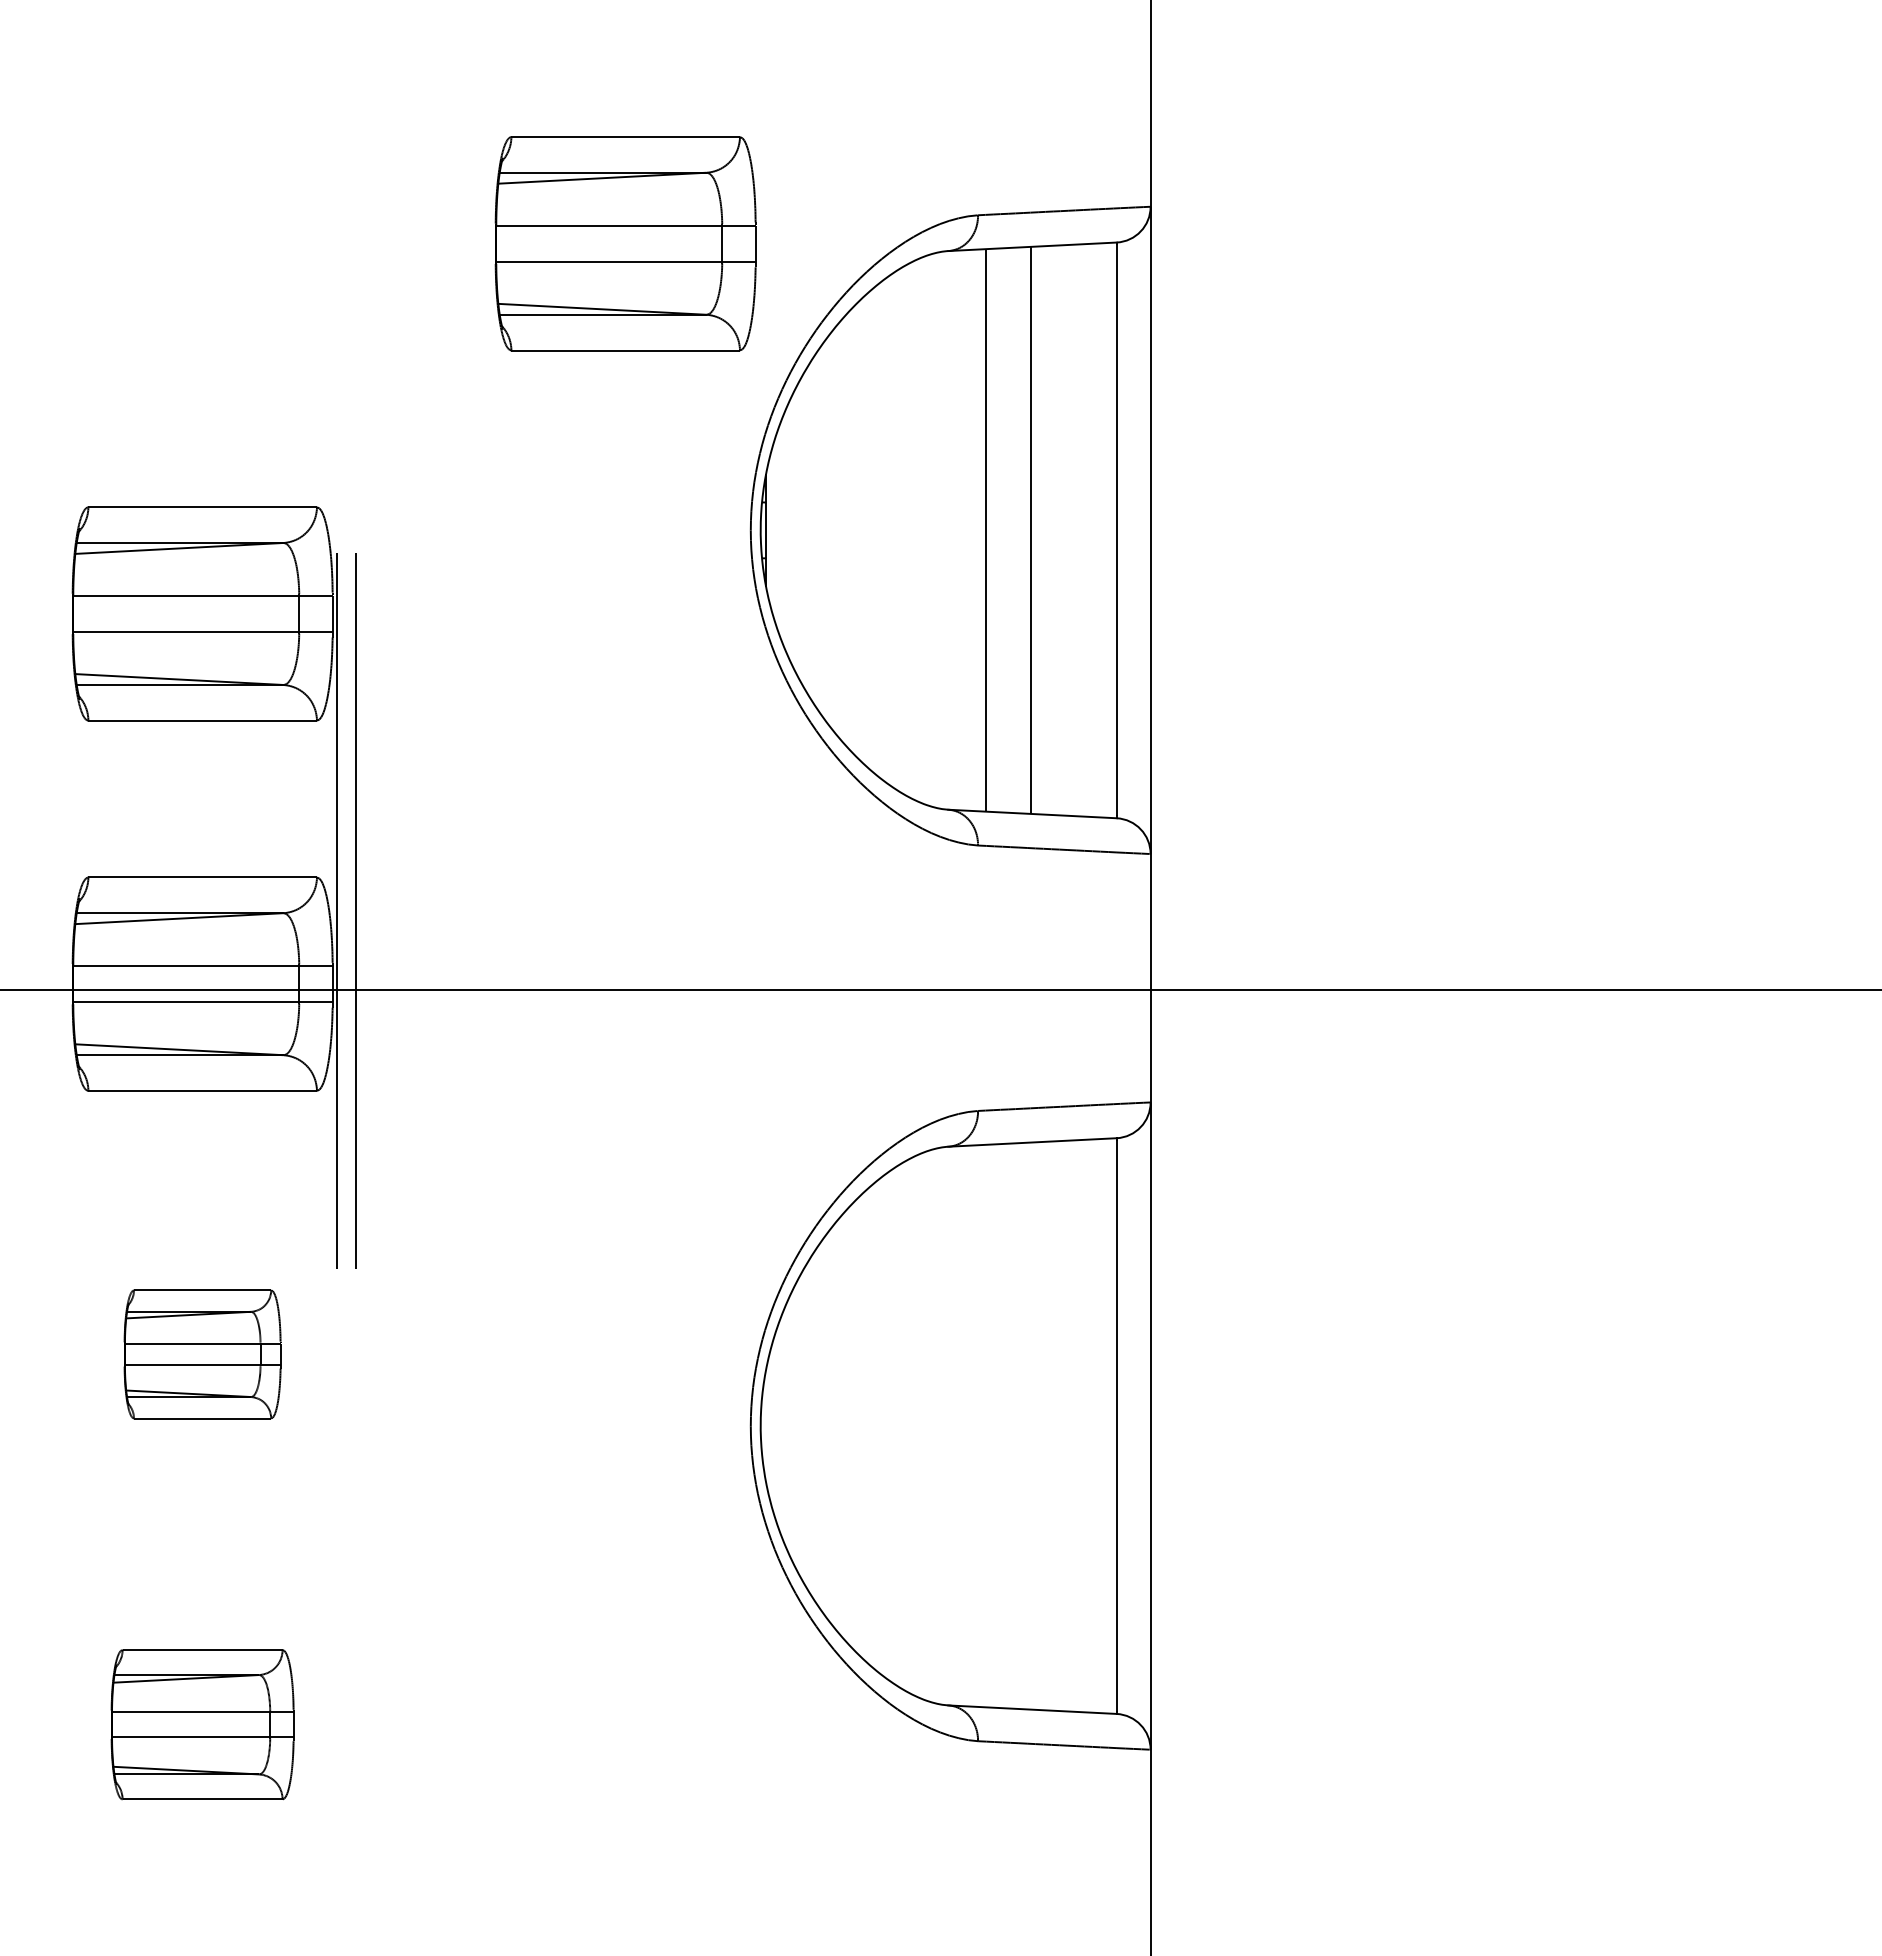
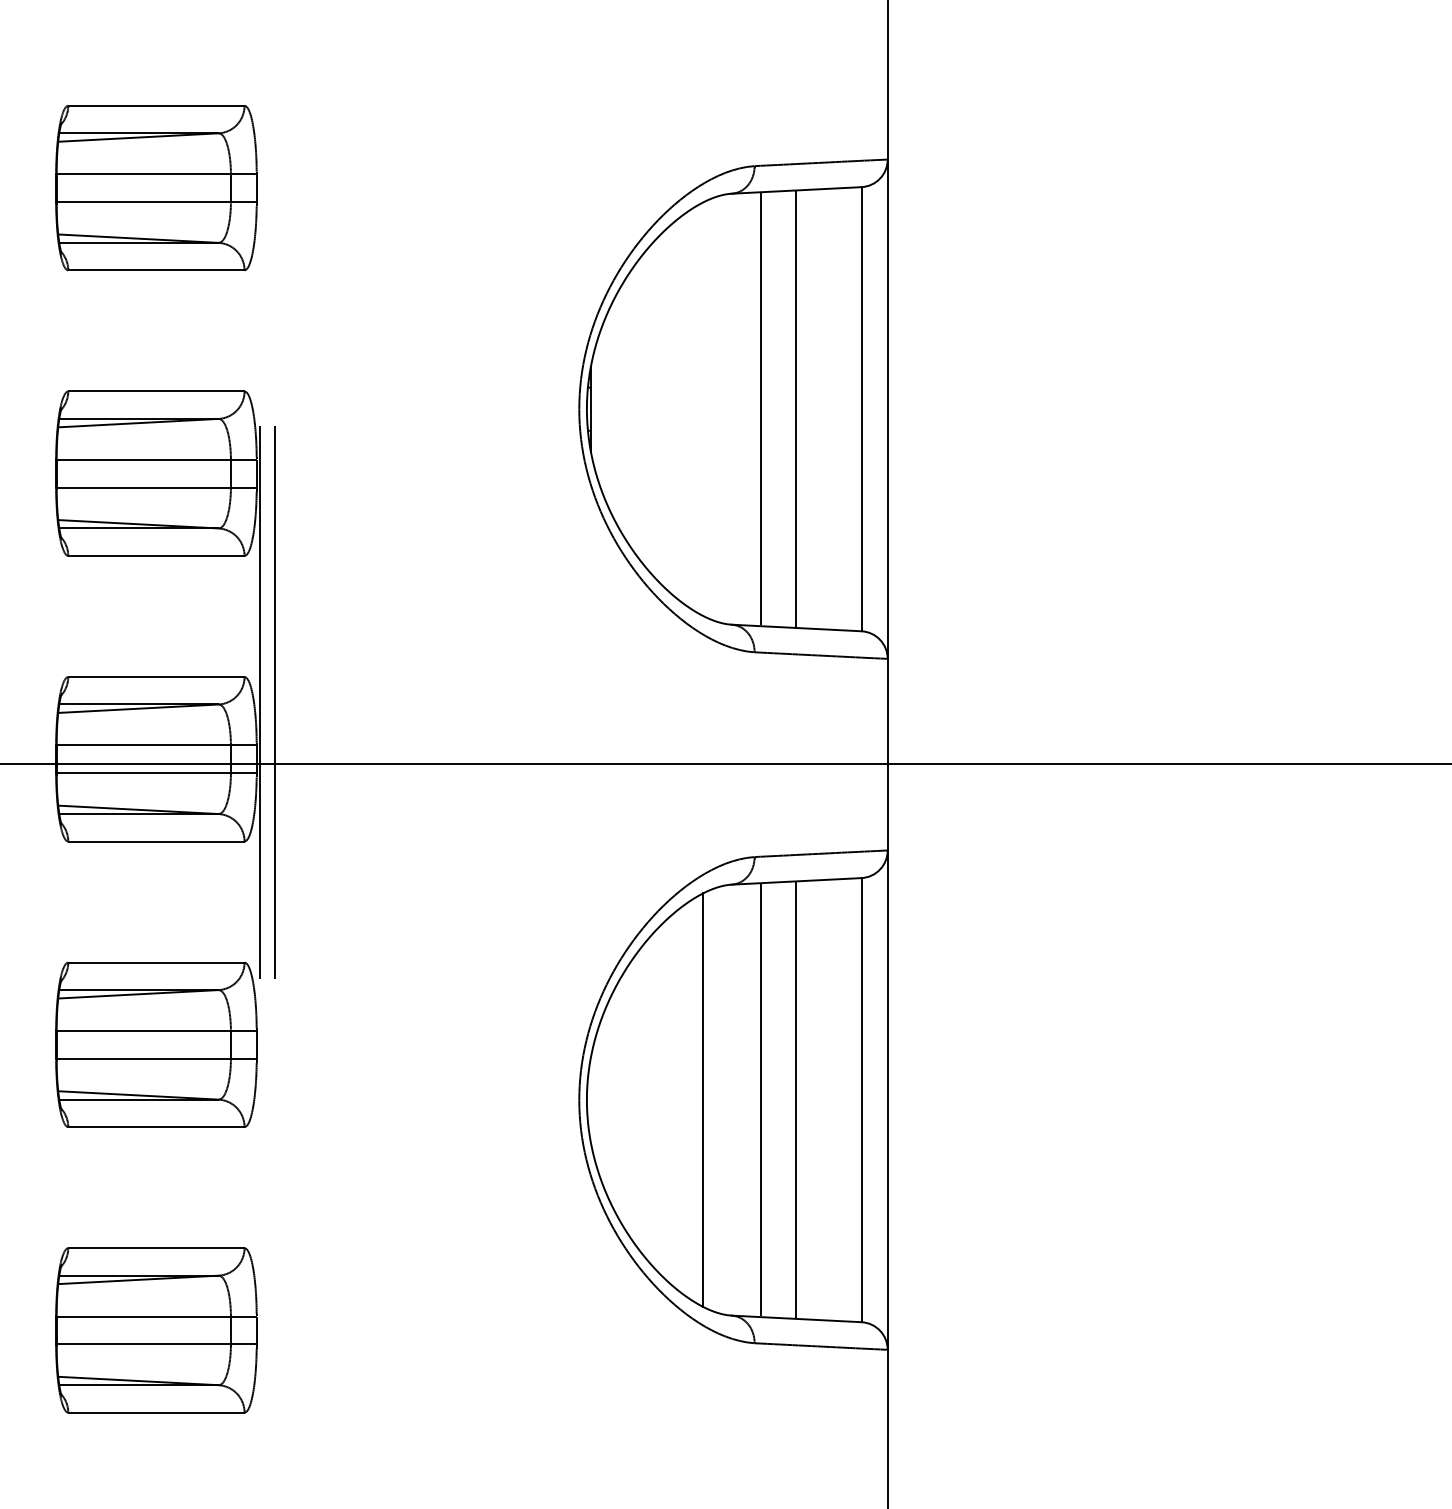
part: (625, 243) -> (156, 187), moved
part: (202, 1354) -> (156, 1044), size x1.67
line: (911, 1425) -> (703, 1099), added
line: (985, 1425) -> (760, 1099), added
line: (1031, 1425) -> (795, 1099), added
part: (202, 1724) -> (156, 1330), size x1.43

